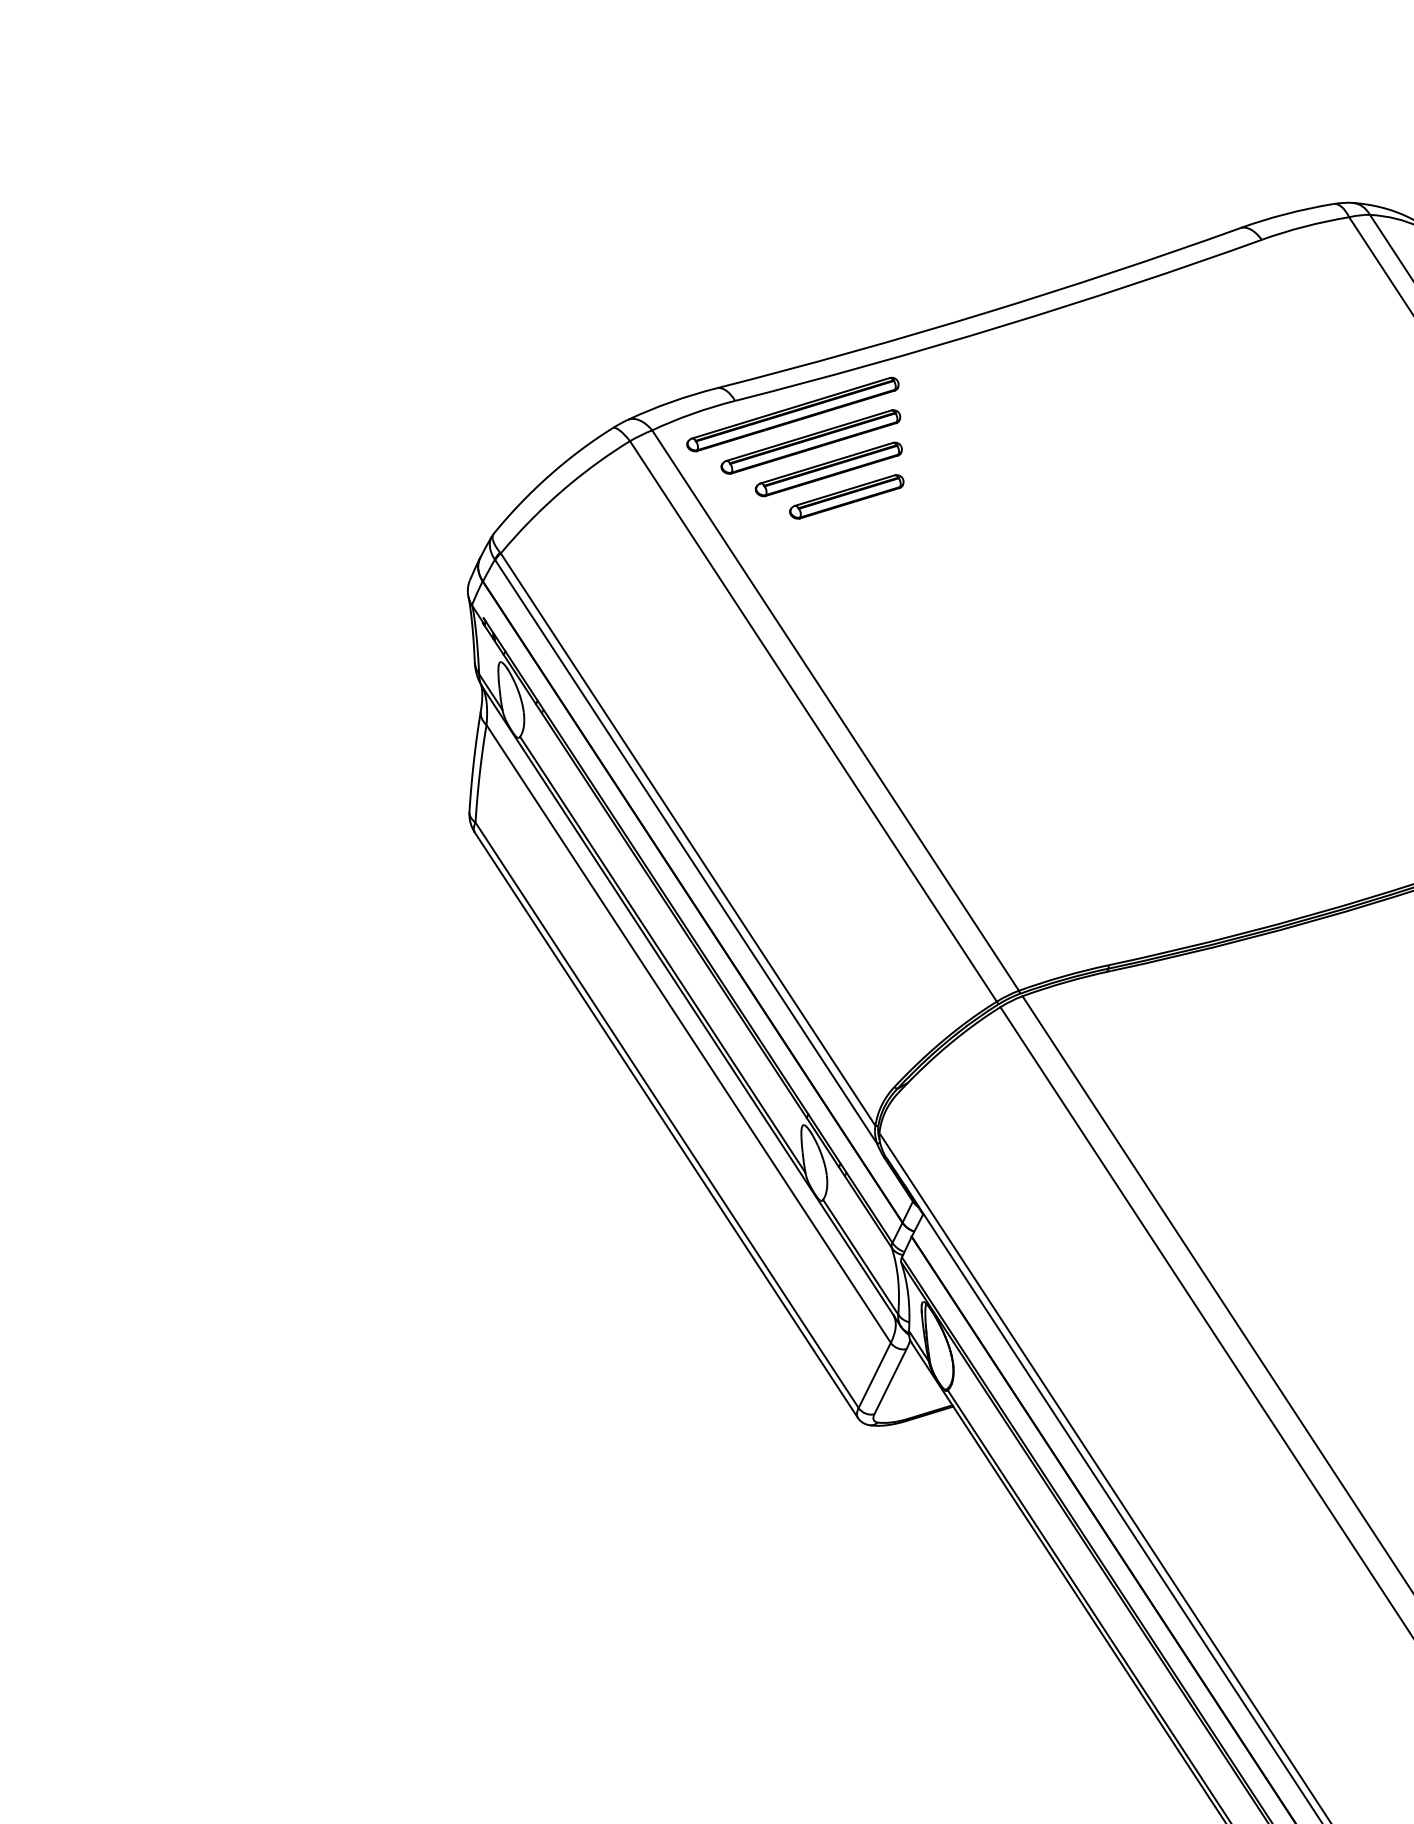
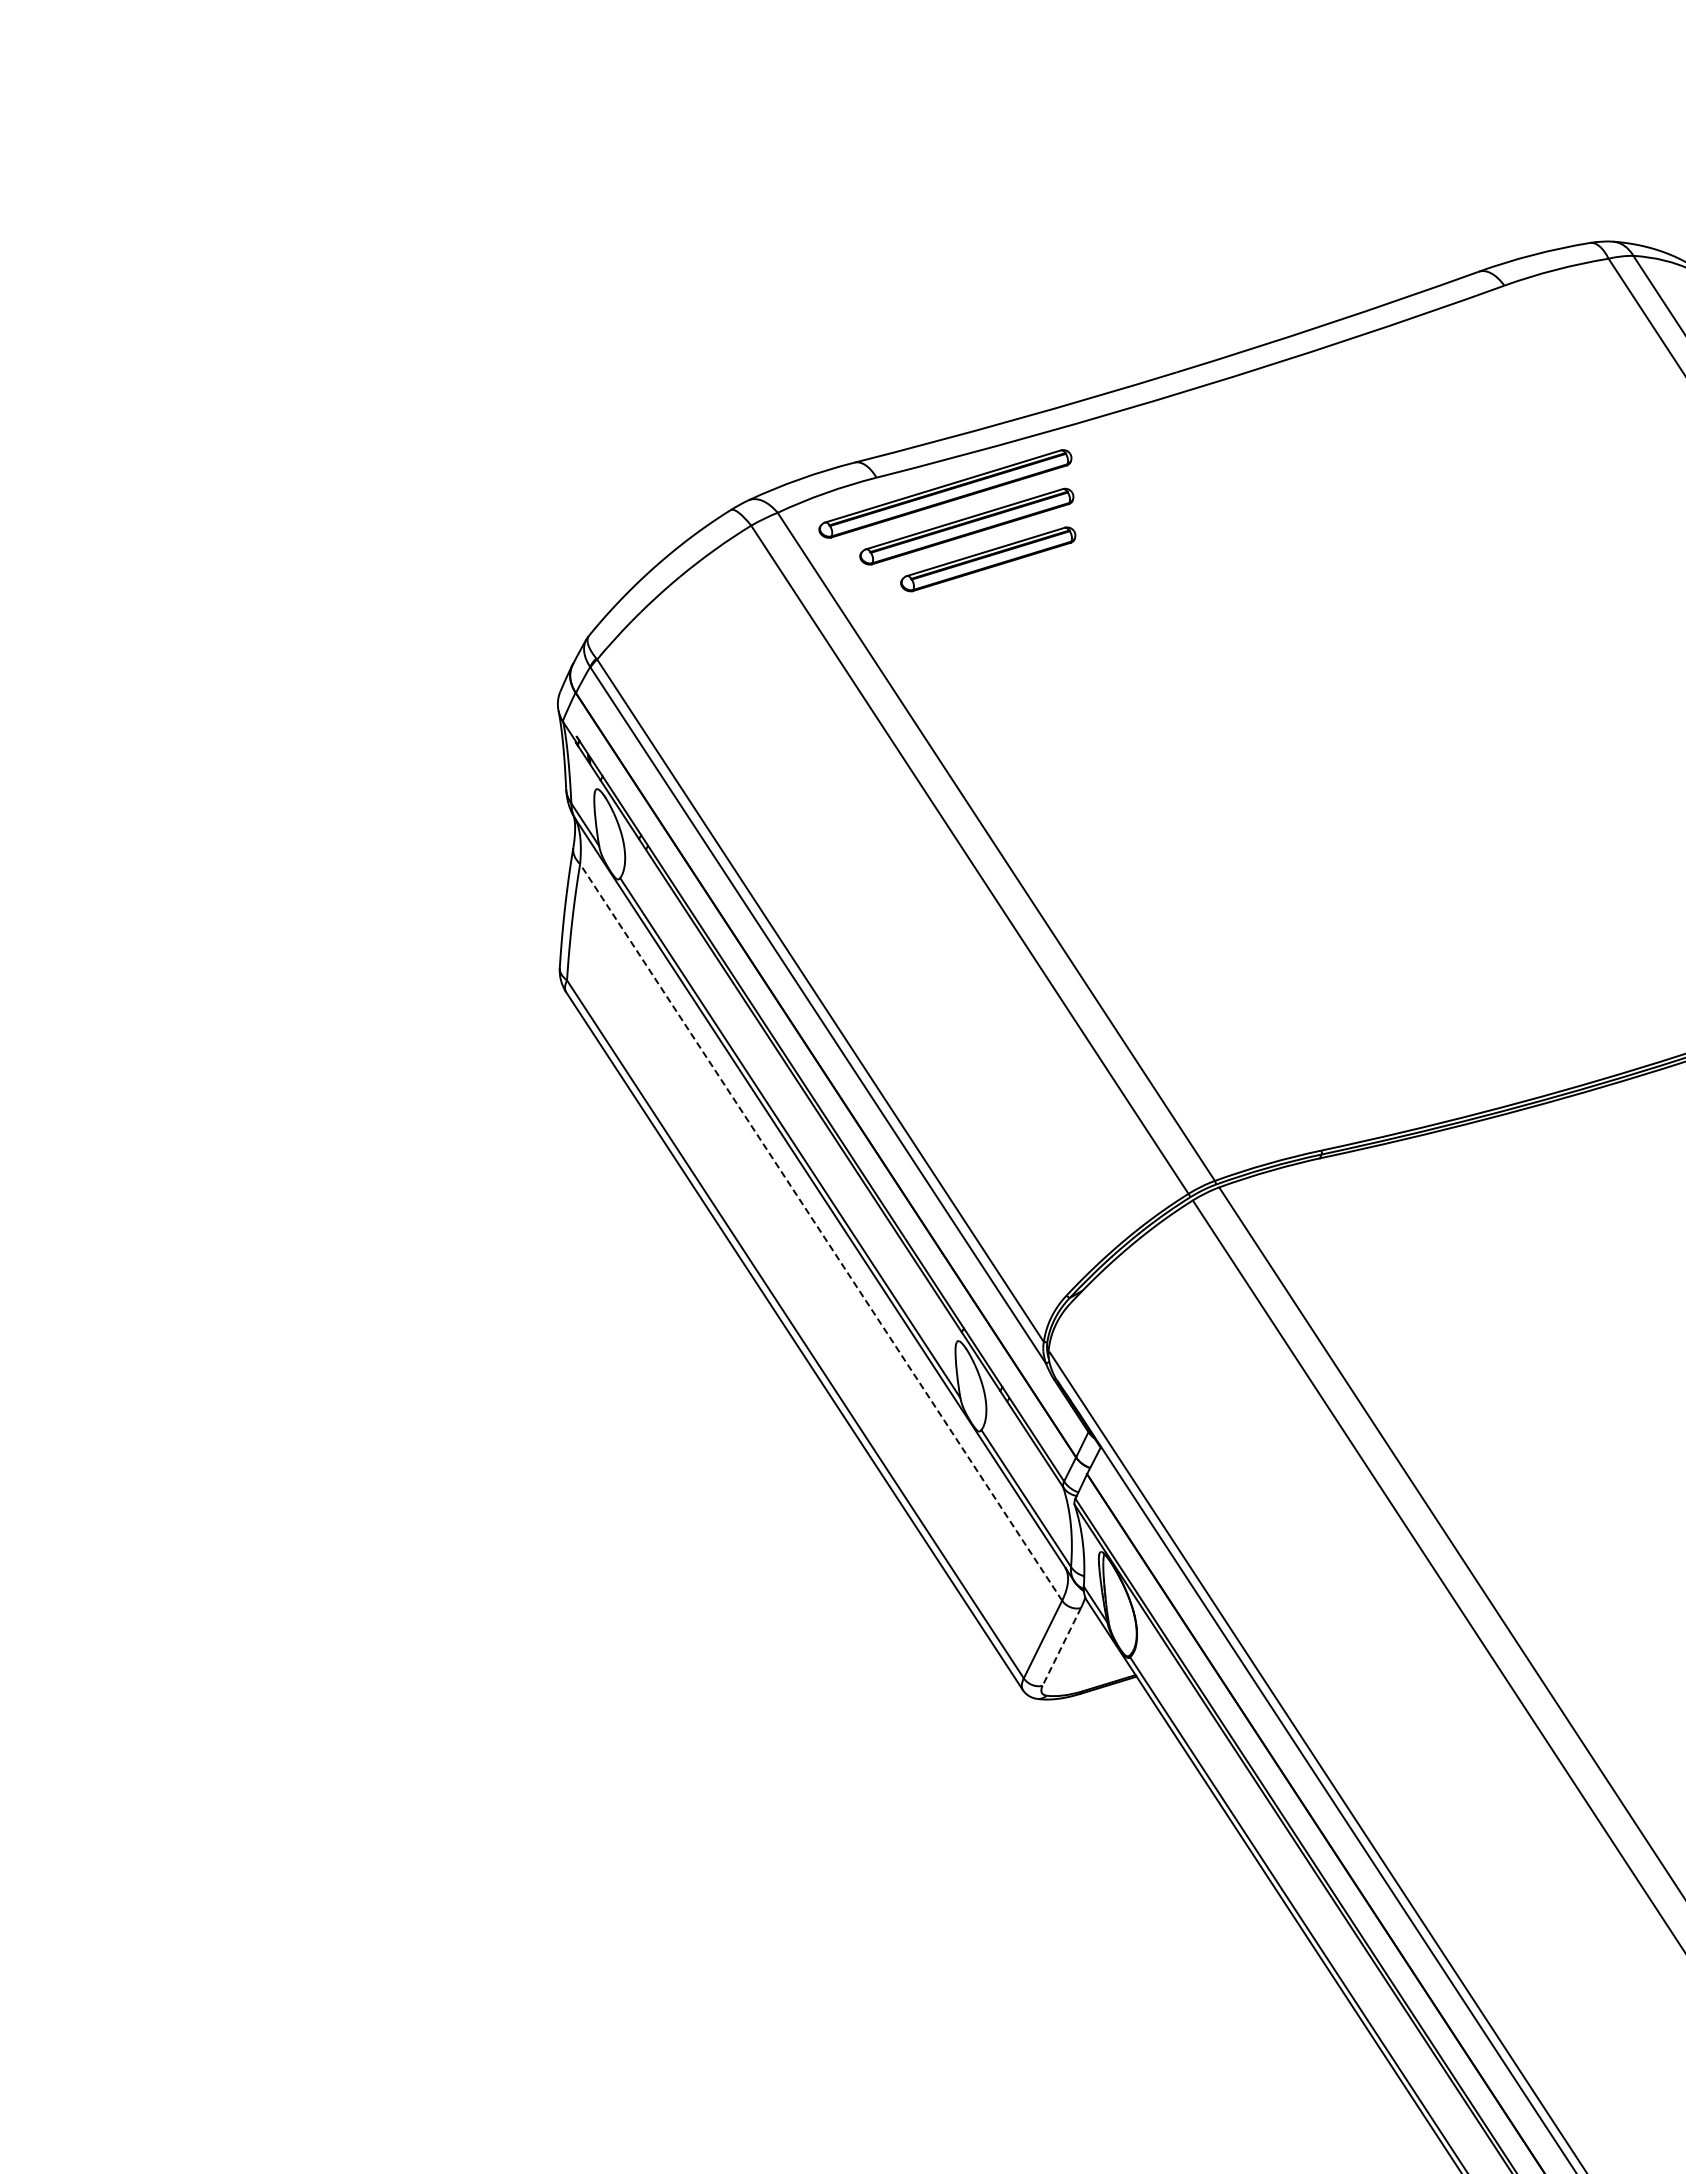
part: (846, 496) -> (1009, 591), removed
line: (688, 1033) -> (820, 1231), solid -> dashed
line: (890, 1382) -> (1061, 1647), solid -> dashed

